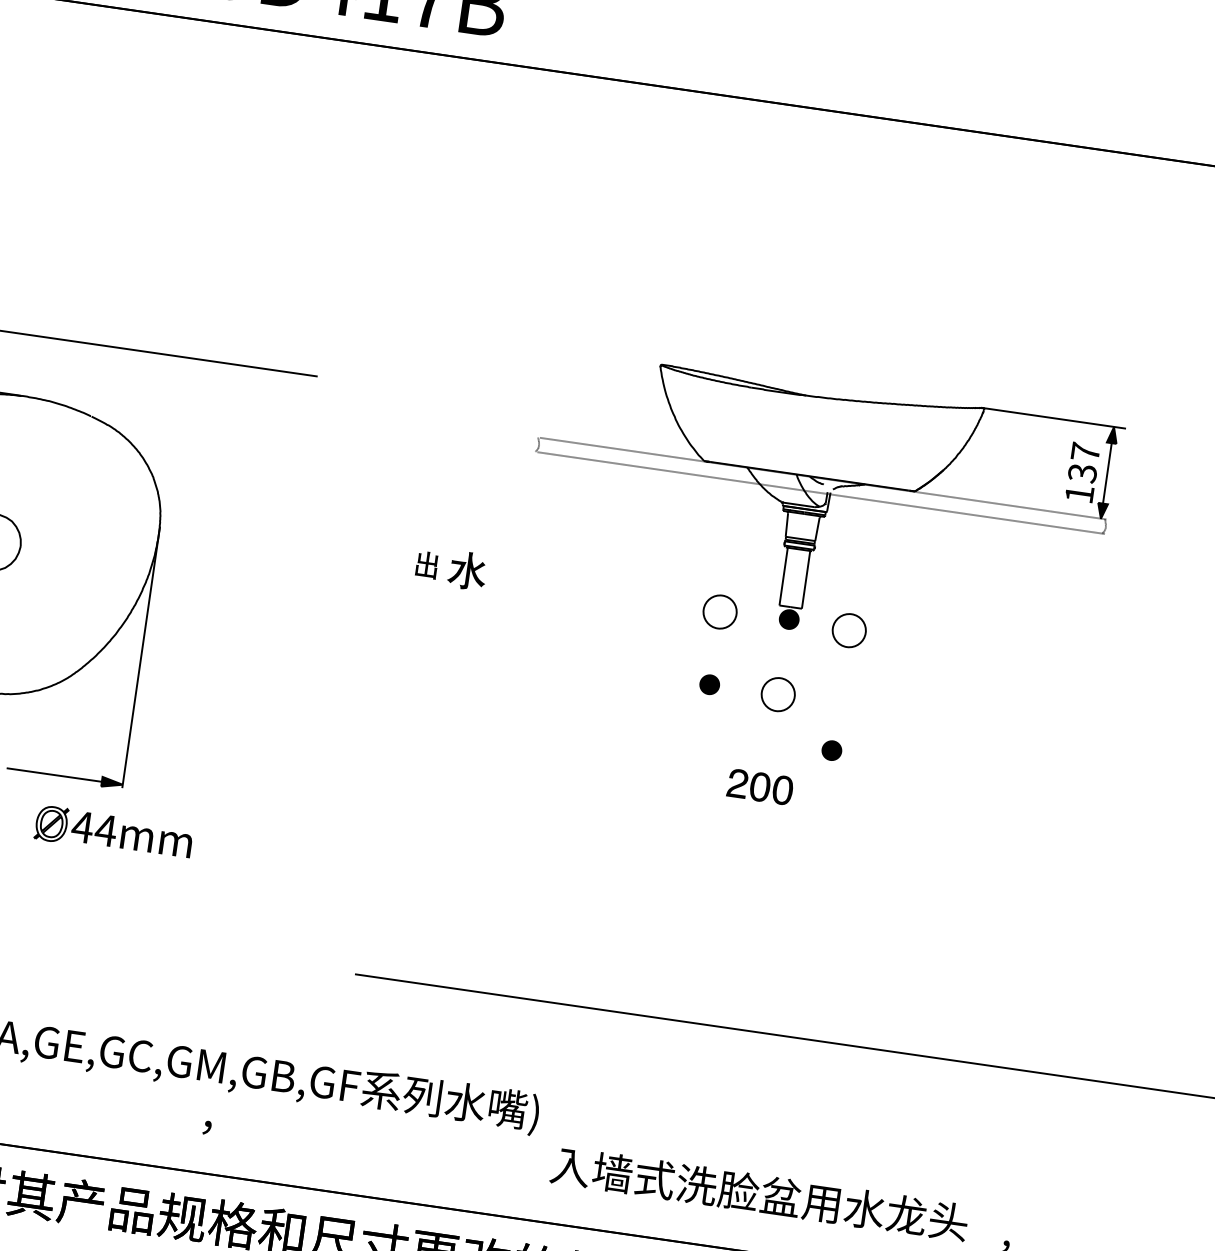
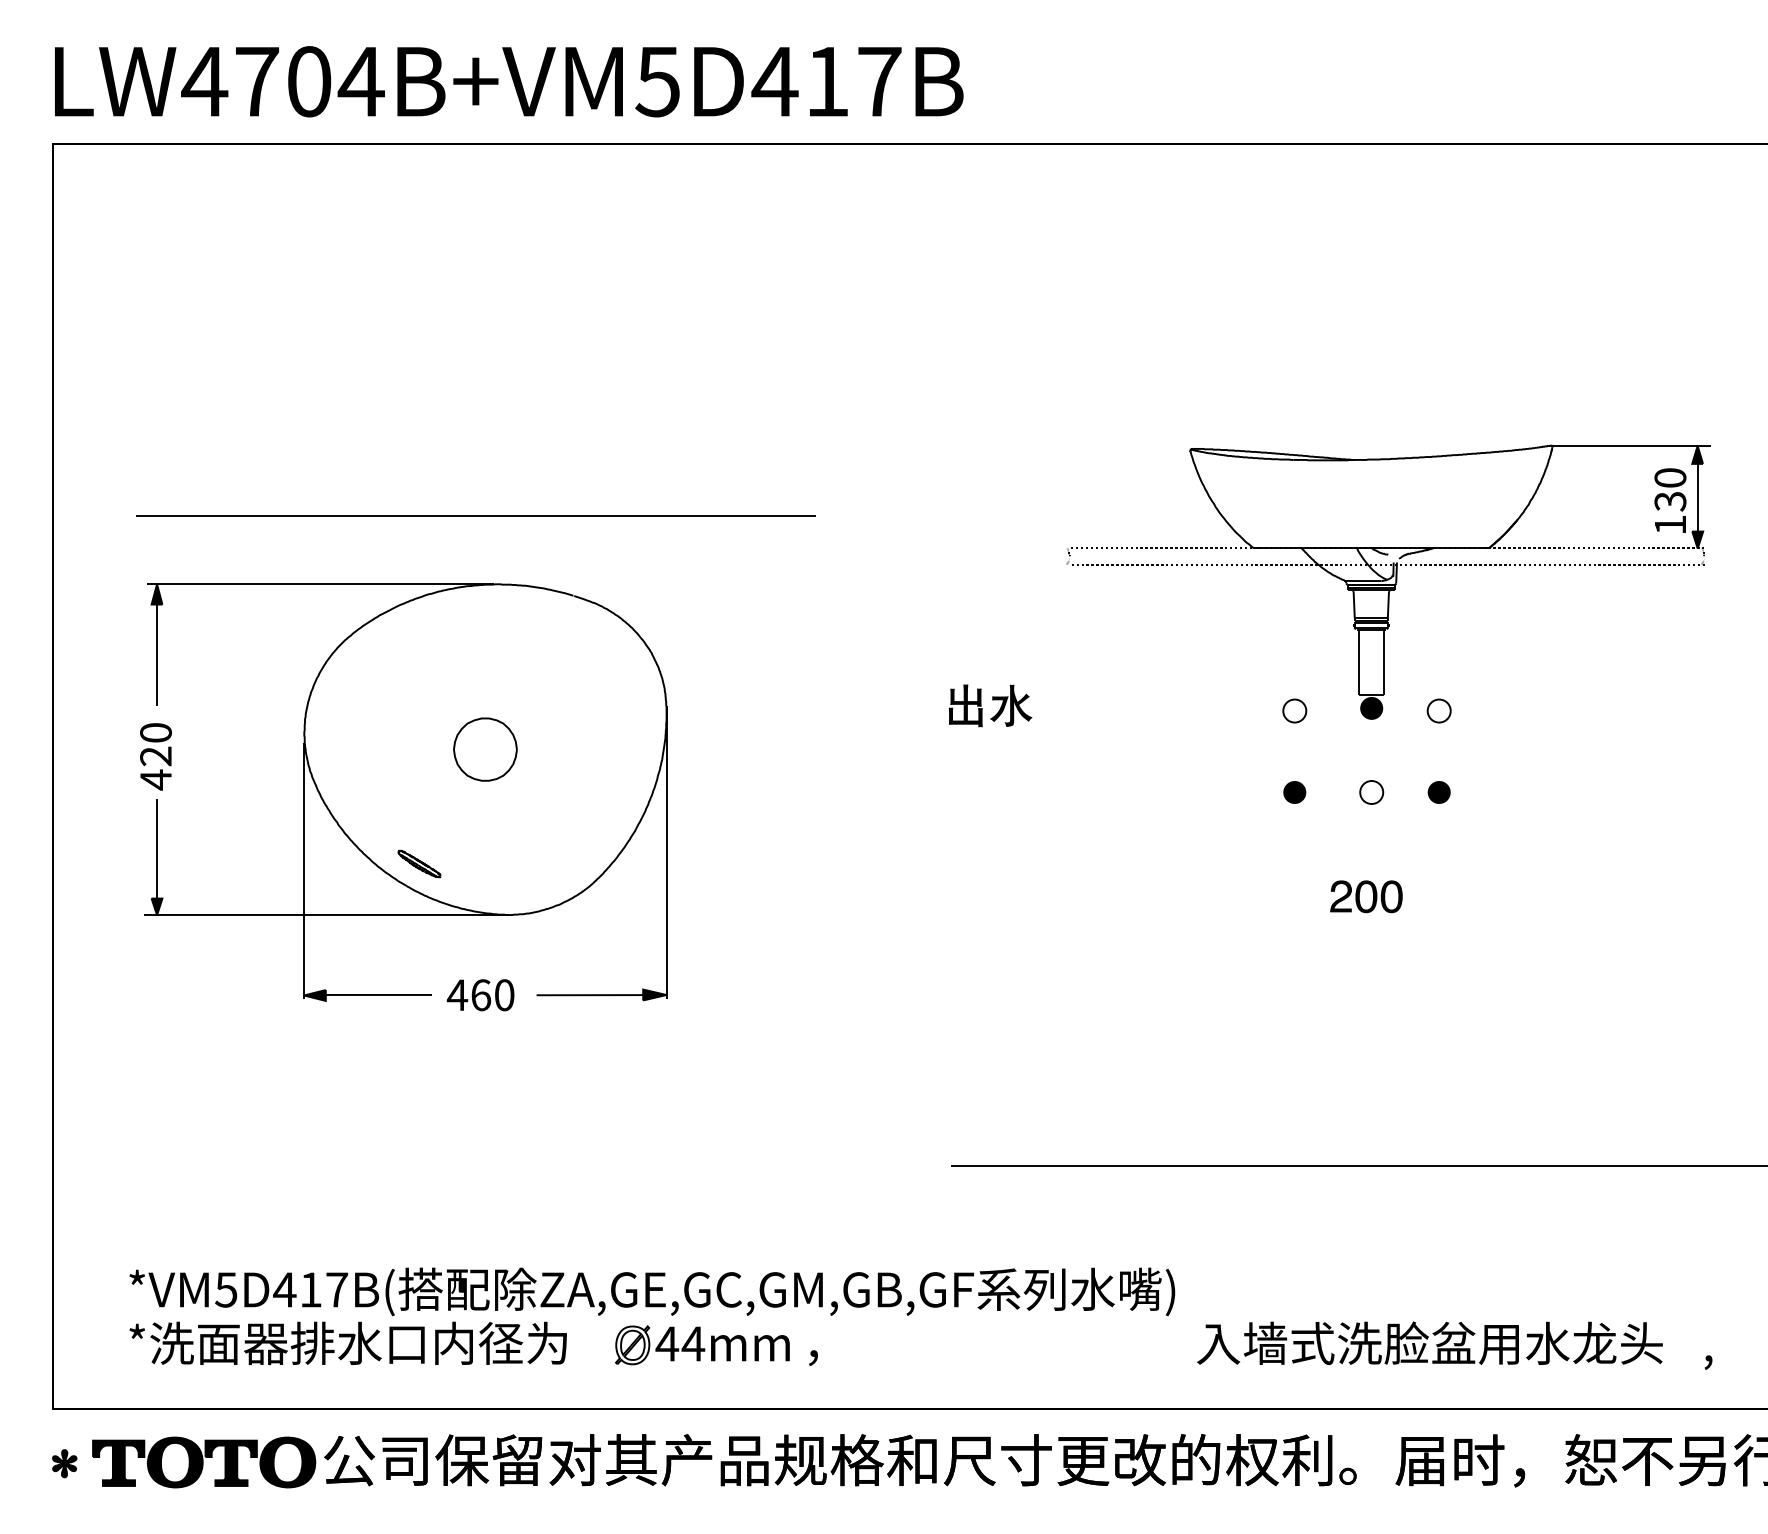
text: (1085, 451) -> (1670, 477), 137 -> 130
part: (426, 564) -> (965, 705), size x1.43
part: (720, 611) -> (1294, 710), size x0.62
part: (848, 630) -> (1438, 710), size x0.62
part: (778, 694) -> (1371, 792), size x0.62
part: (831, 750) -> (1438, 792), moved
part: (113, 833) -> (702, 1345), moved

